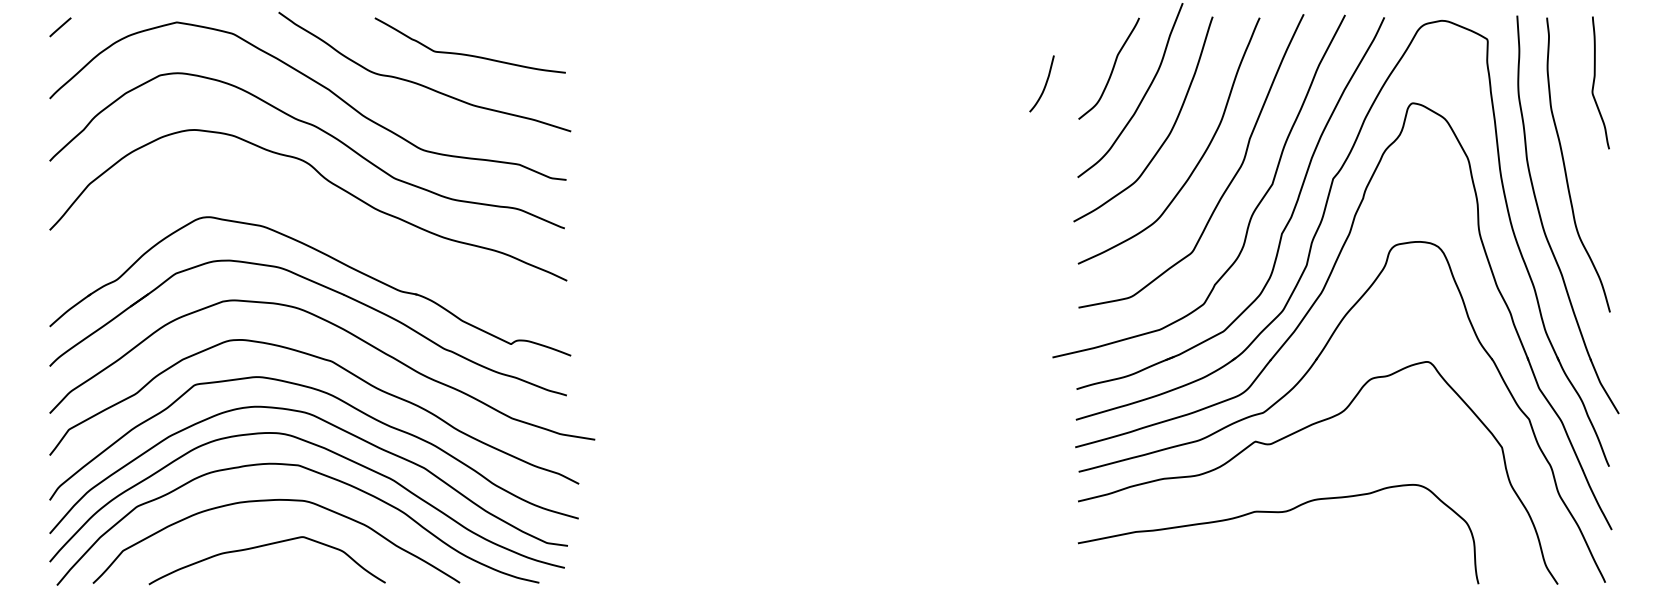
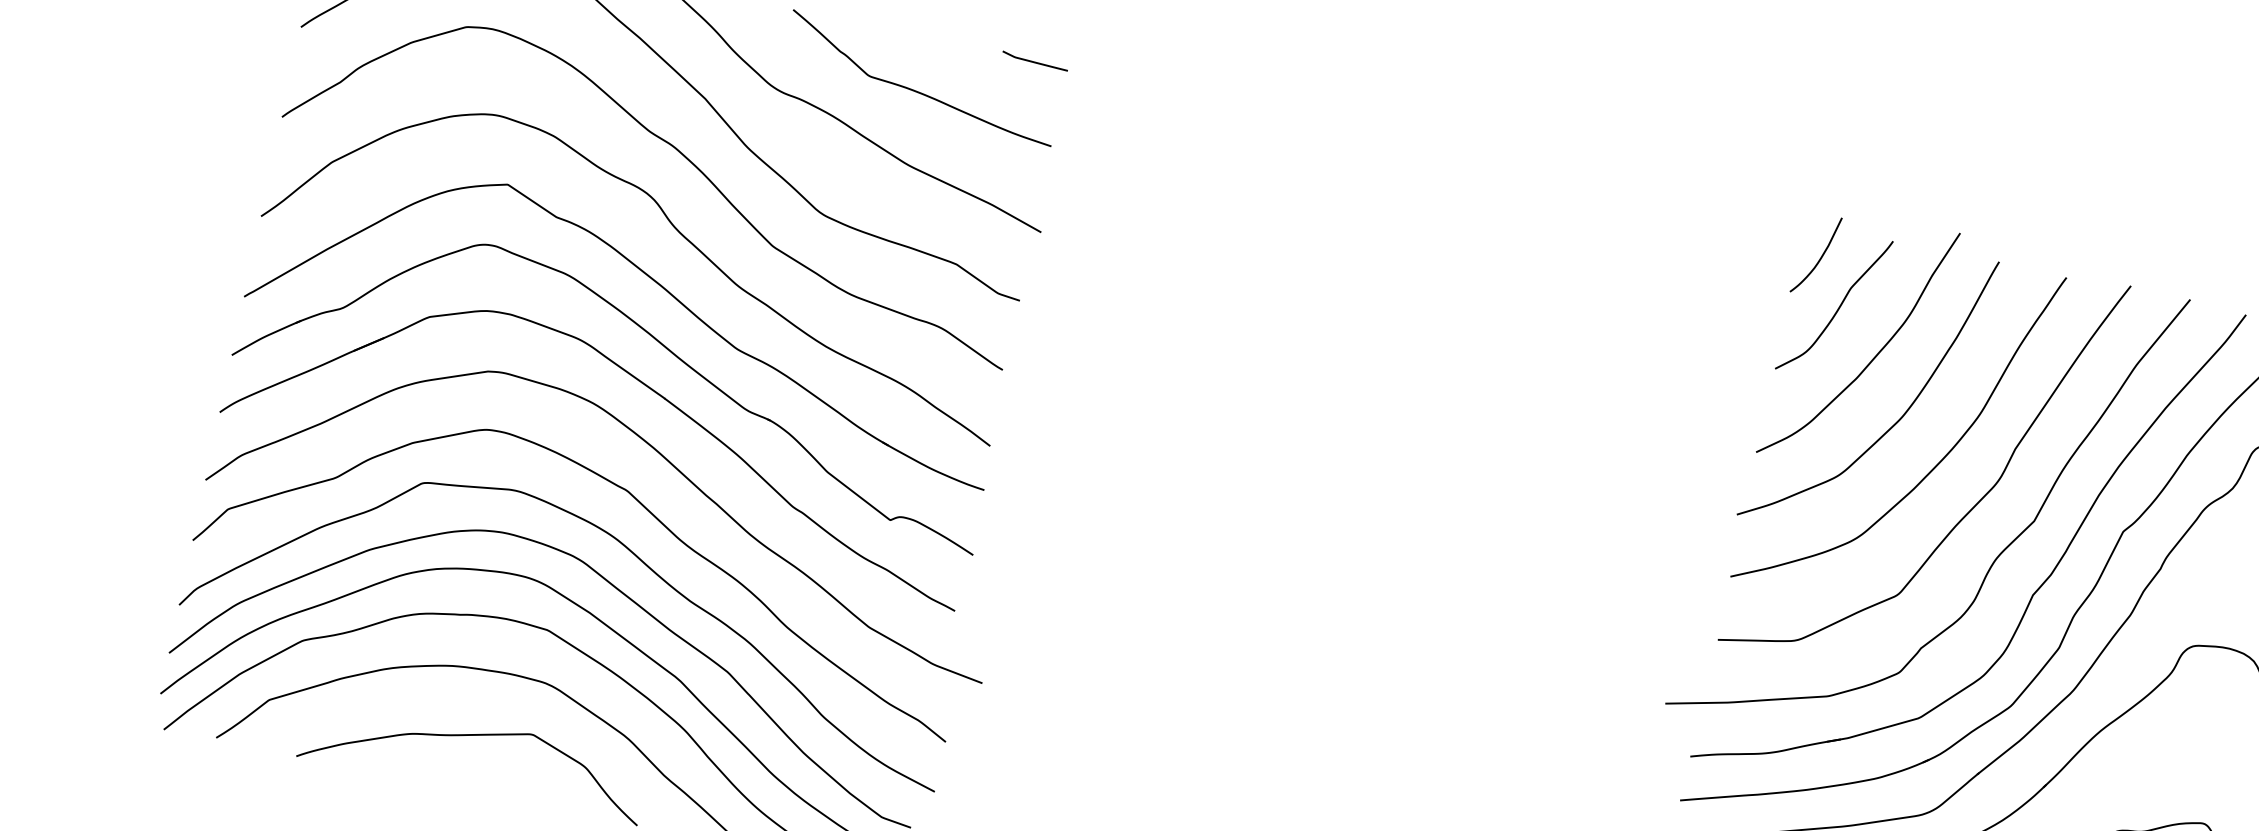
curve: (543, 18) -> (1035, 61), added
curve: (1044, 85) -> (1819, 258), moved
part: (321, 219) -> (655, 283), added

